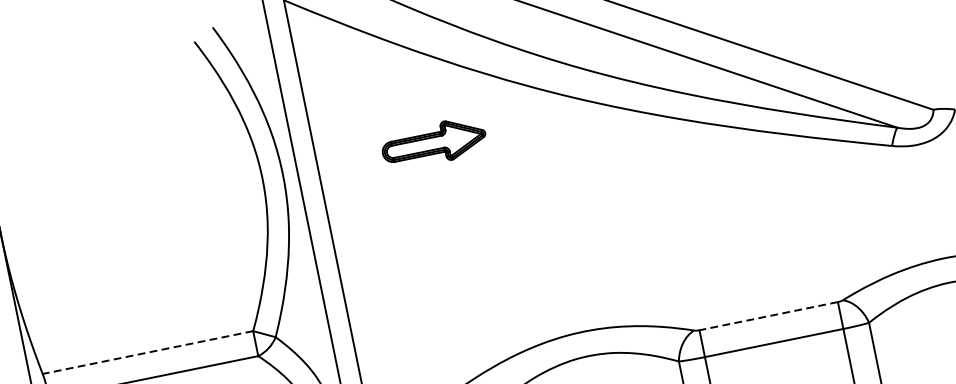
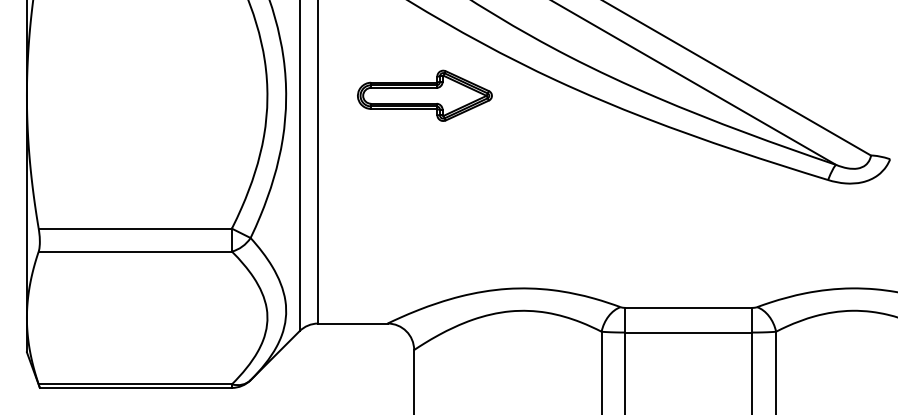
part: (433, 143) -> (424, 95), size x1.43
line: (768, 315) -> (688, 307), dashed -> solid
line: (148, 352) -> (135, 228), dashed -> solid

